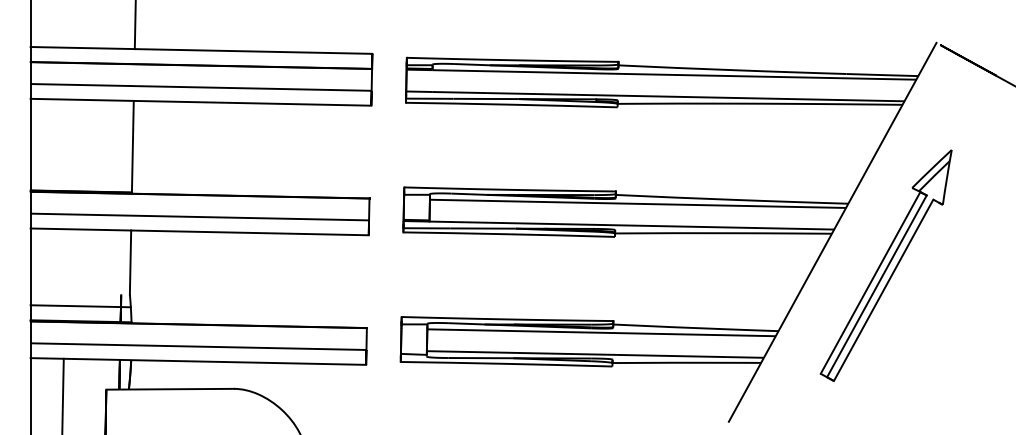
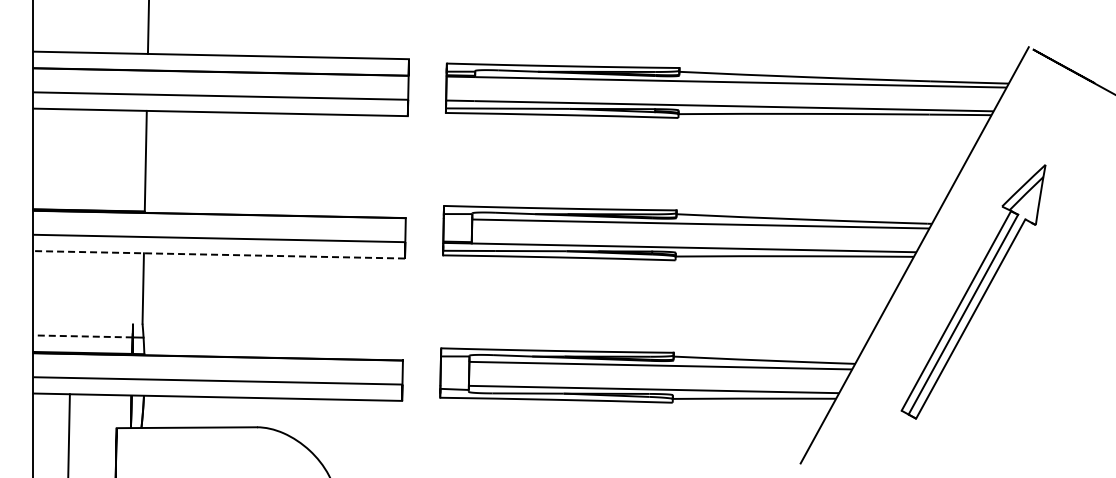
line: (199, 231) -> (219, 254), solid -> dashed
line: (76, 306) -> (83, 336), solid -> dashed

